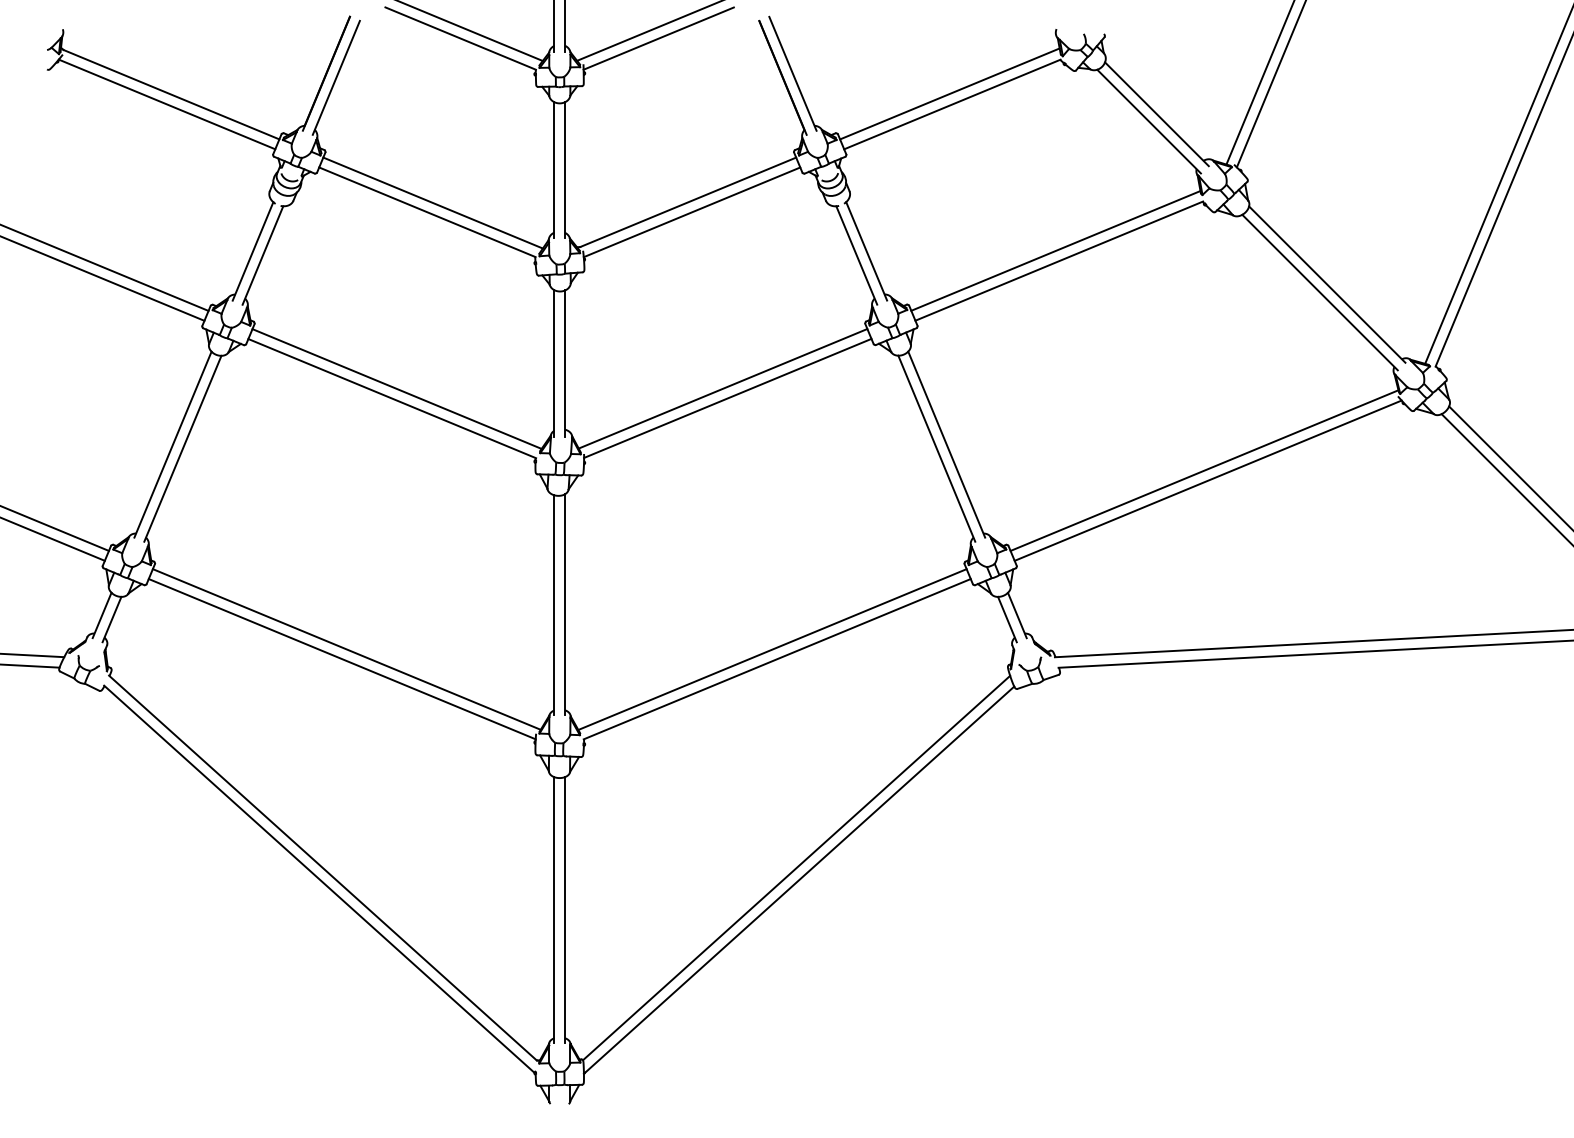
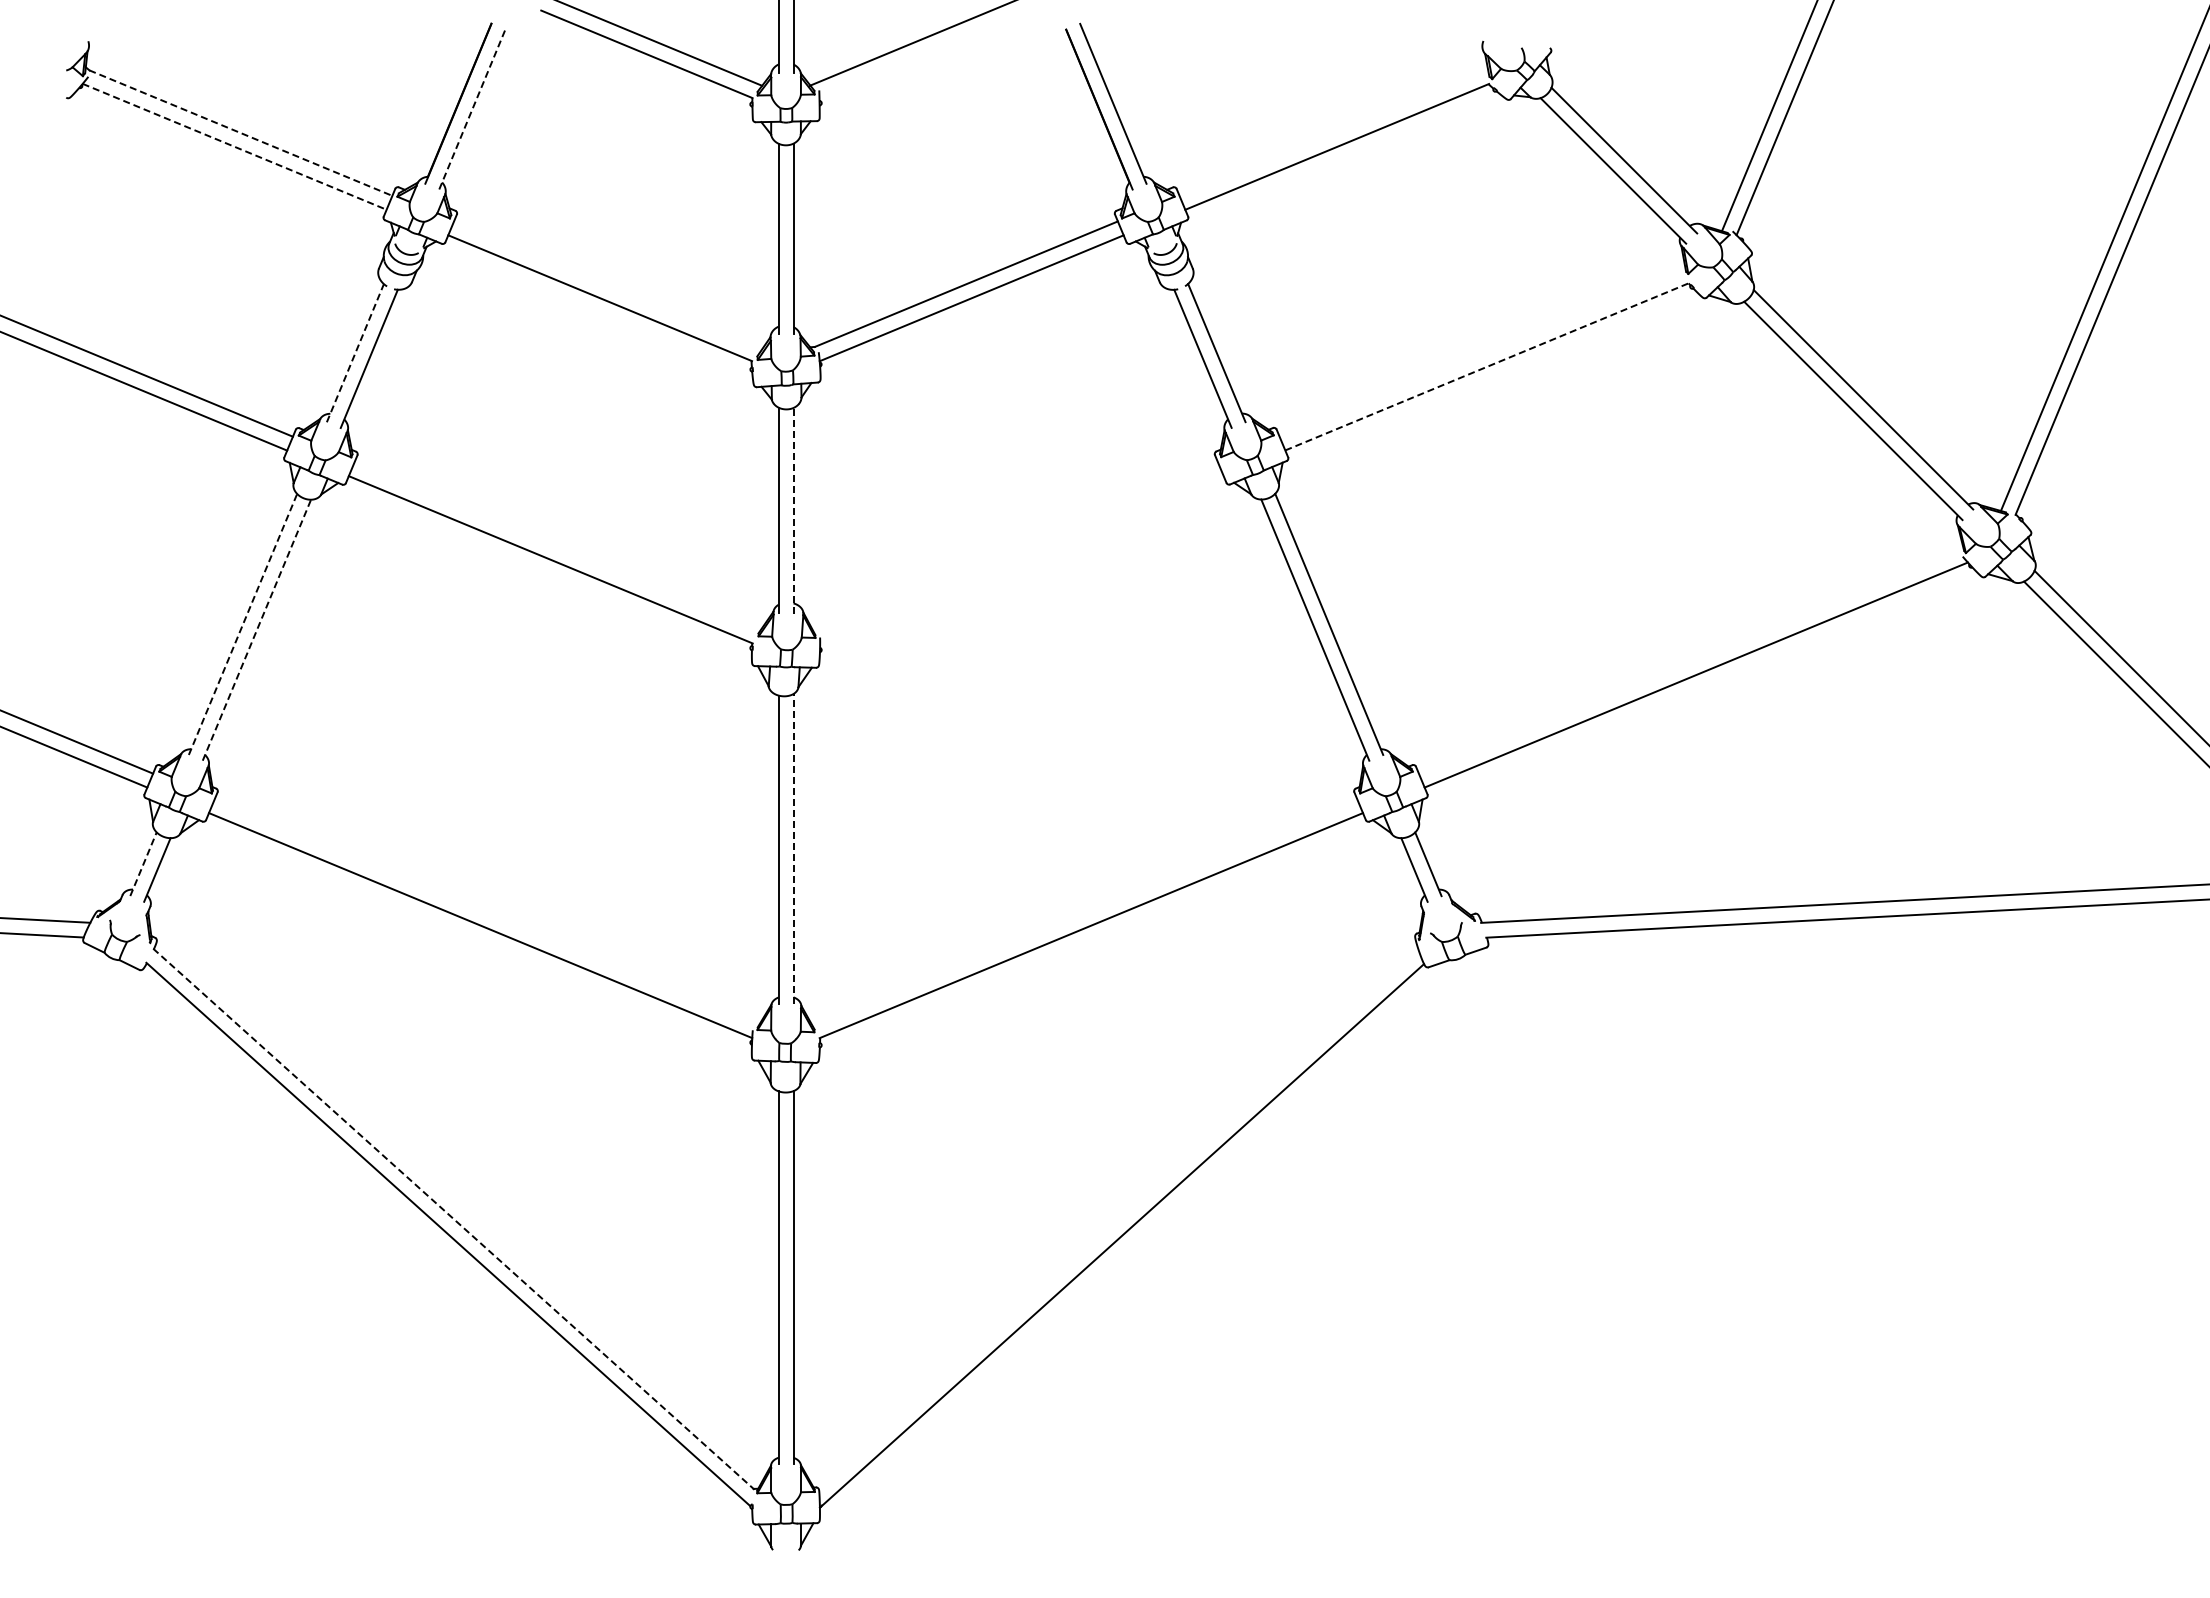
line: (658, 38) -> (924, 54), removed
line: (336, 77) -> (472, 109), solid -> dashed
line: (949, 93) -> (1333, 131), removed
line: (171, 94) -> (241, 133), solid -> dashed
line: (167, 104) -> (235, 147), solid -> dashed
line: (433, 203) -> (608, 285), removed
line: (1055, 250) -> (1482, 352), removed
line: (253, 251) -> (355, 353), solid -> dashed
line: (1059, 260) -> (1487, 366), solid -> dashed
line: (565, 363) -> (793, 510), solid -> dashed
line: (722, 388) -> (1014, 545), removed
line: (397, 389) -> (557, 546), removed
line: (727, 398) -> (1021, 559), removed
line: (173, 443) -> (243, 623), solid -> dashed
line: (183, 448) -> (257, 629), solid -> dashed
line: (1204, 470) -> (1690, 660), removed
line: (565, 604) -> (793, 848), solid -> dashed
line: (102, 614) -> (143, 863), solid -> dashed
line: (346, 649) -> (486, 911), removed
line: (772, 649) -> (1084, 912), removed
line: (322, 867) -> (453, 1218), solid -> dashed
line: (796, 867) -> (1118, 1218), removed

